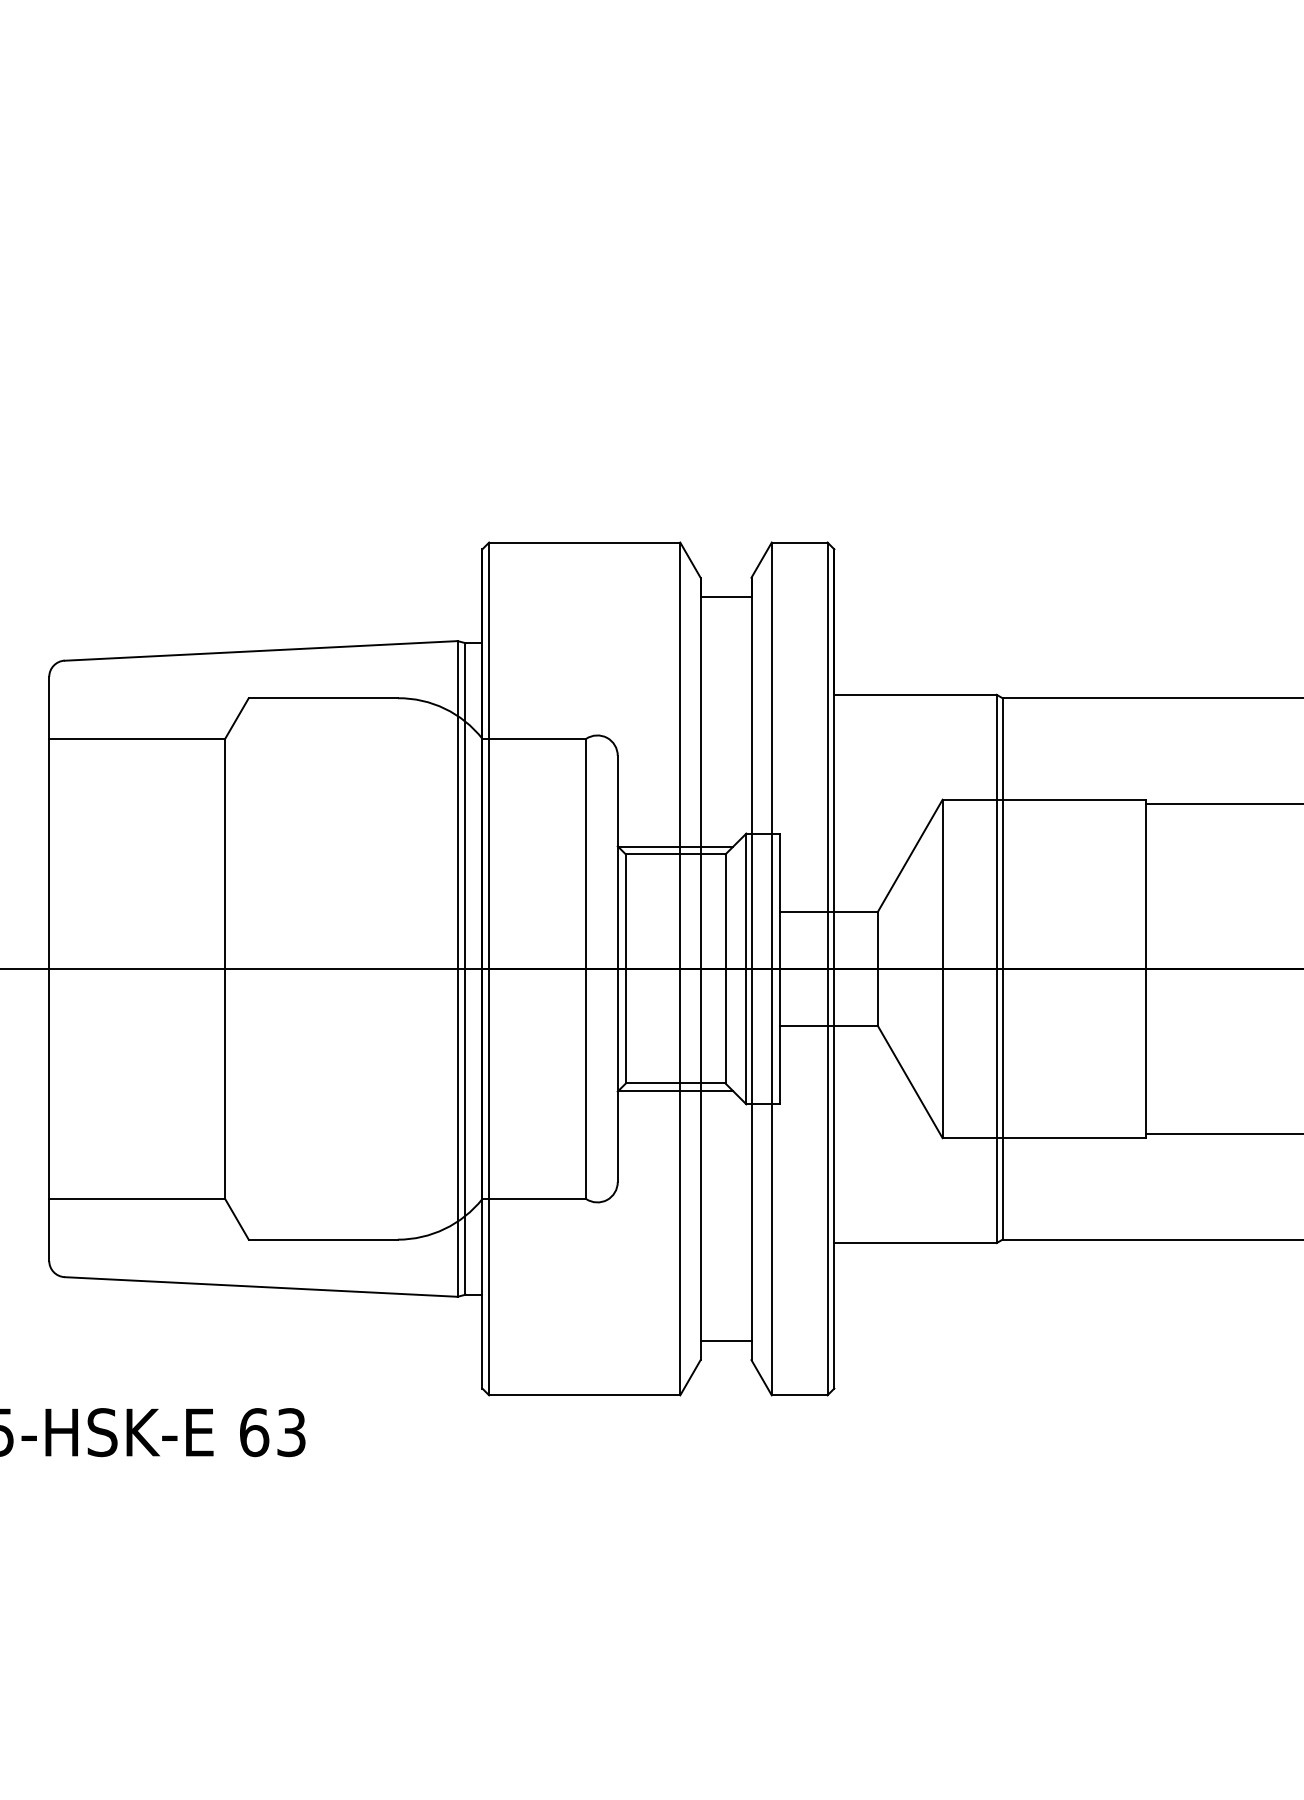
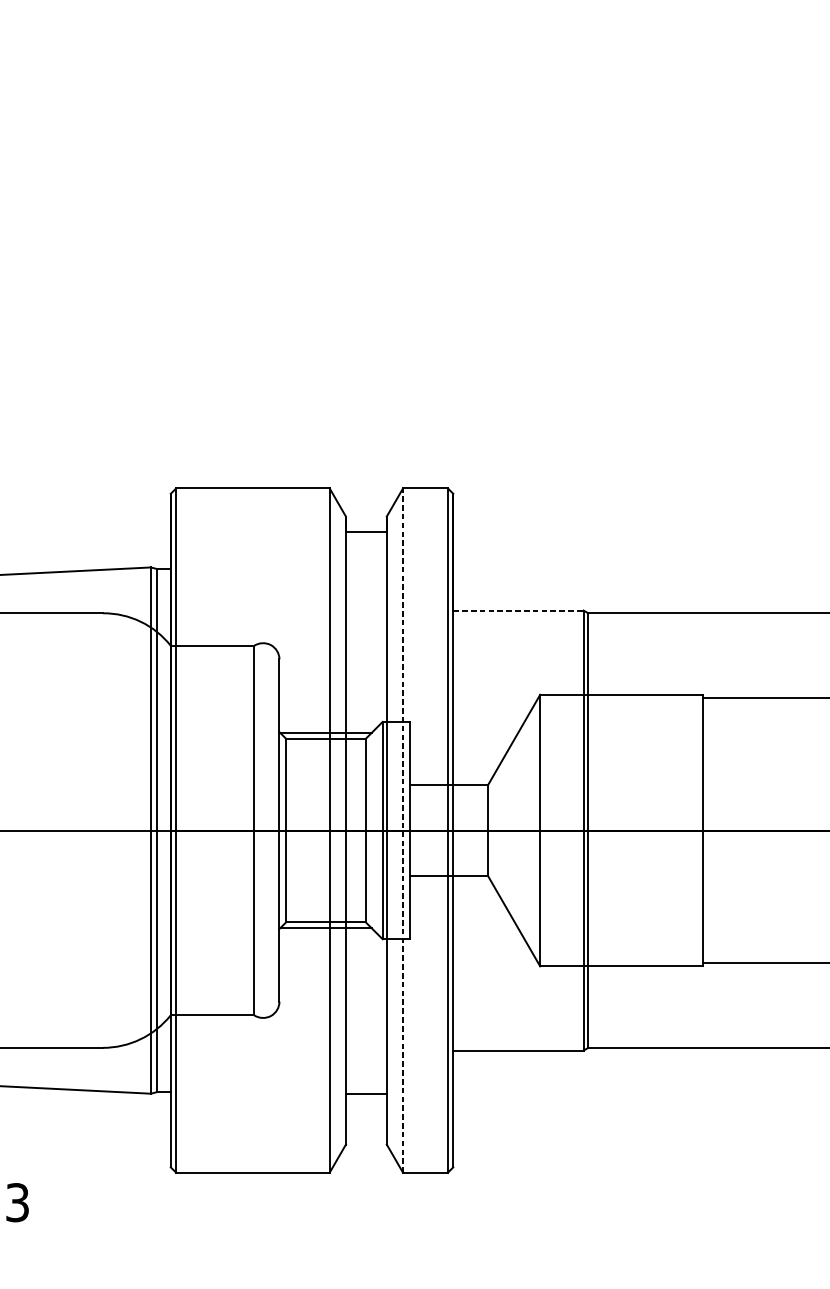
line: (916, 694) -> (519, 610), solid -> dashed
line: (771, 968) -> (402, 830), solid -> dashed
line: (725, 1341) -> (365, 1094), moved

